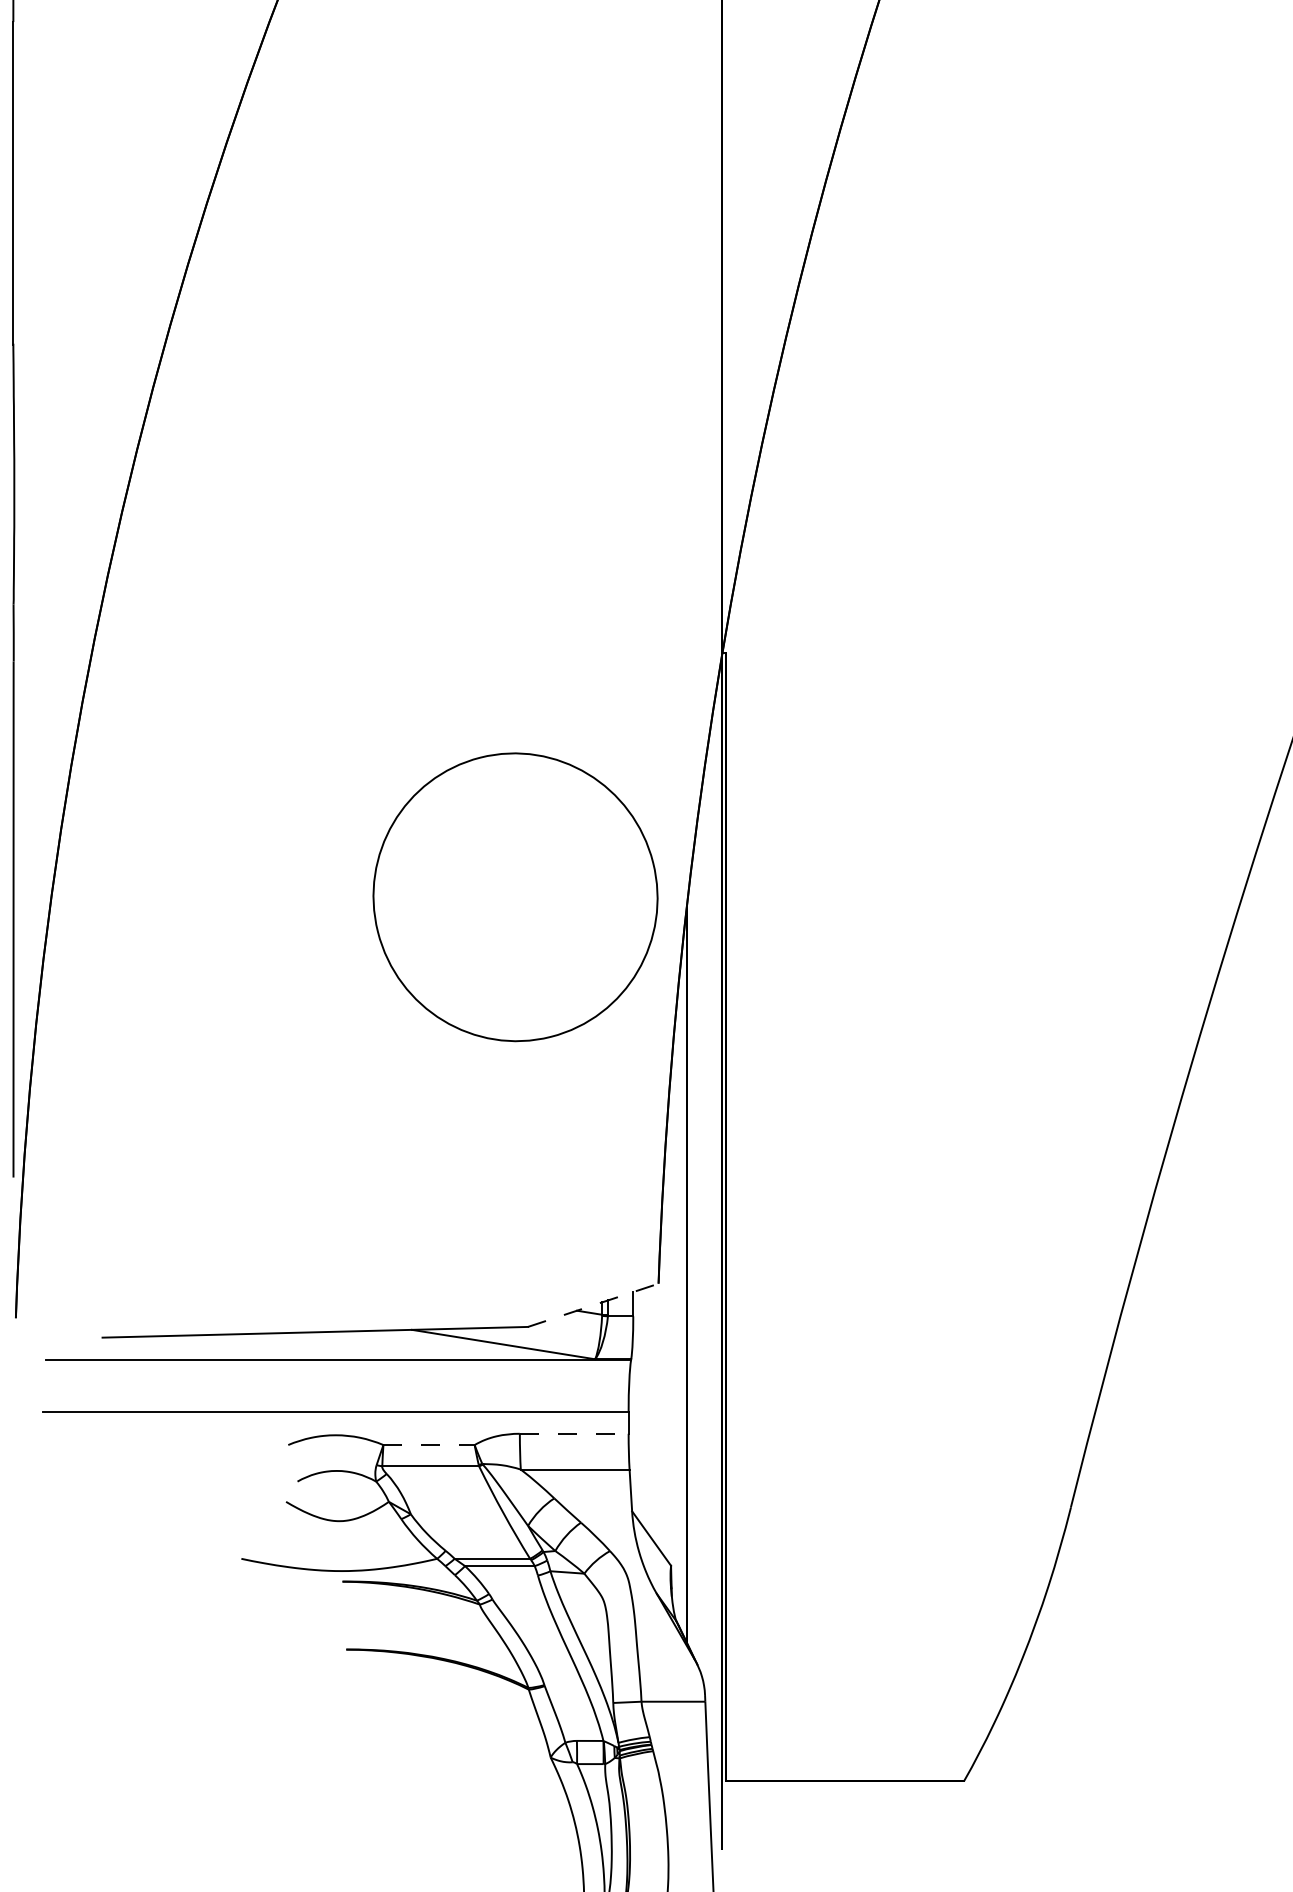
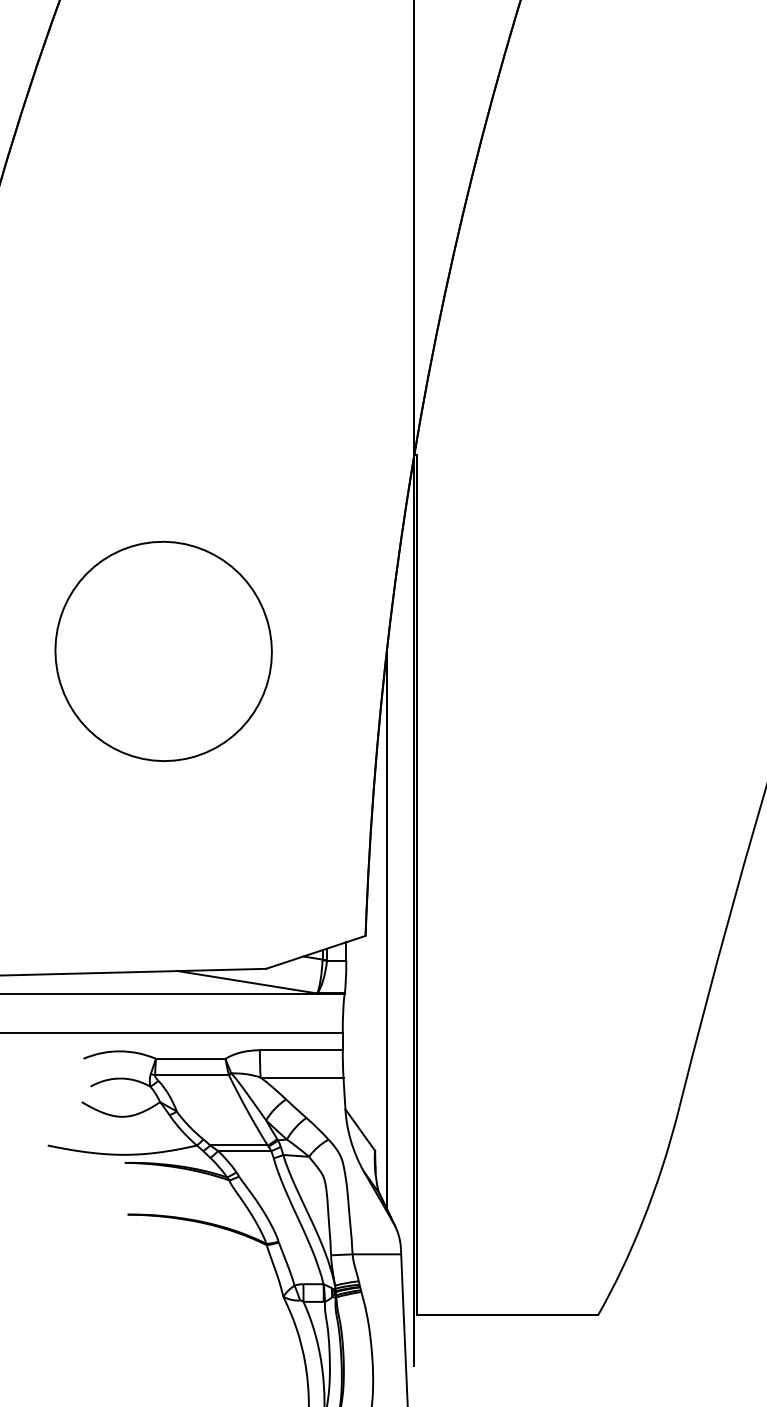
part: (515, 897) -> (163, 651), moved
line: (593, 1305) -> (316, 952), dashed -> solid
line: (574, 1433) -> (301, 1050), dashed -> solid
line: (429, 1445) -> (191, 1059), dashed -> solid

